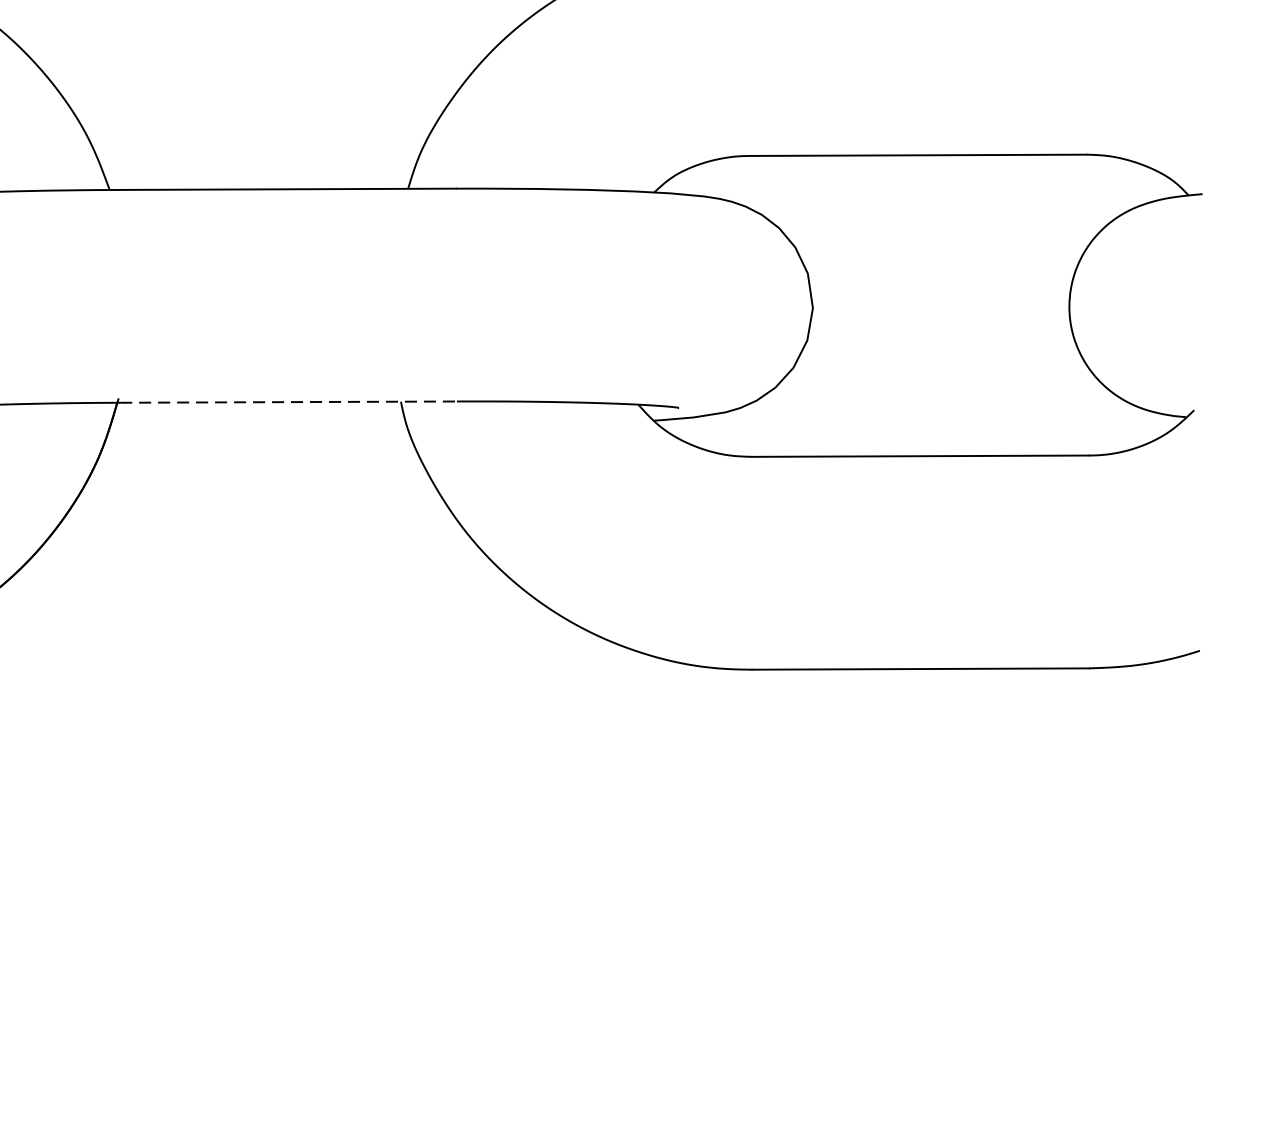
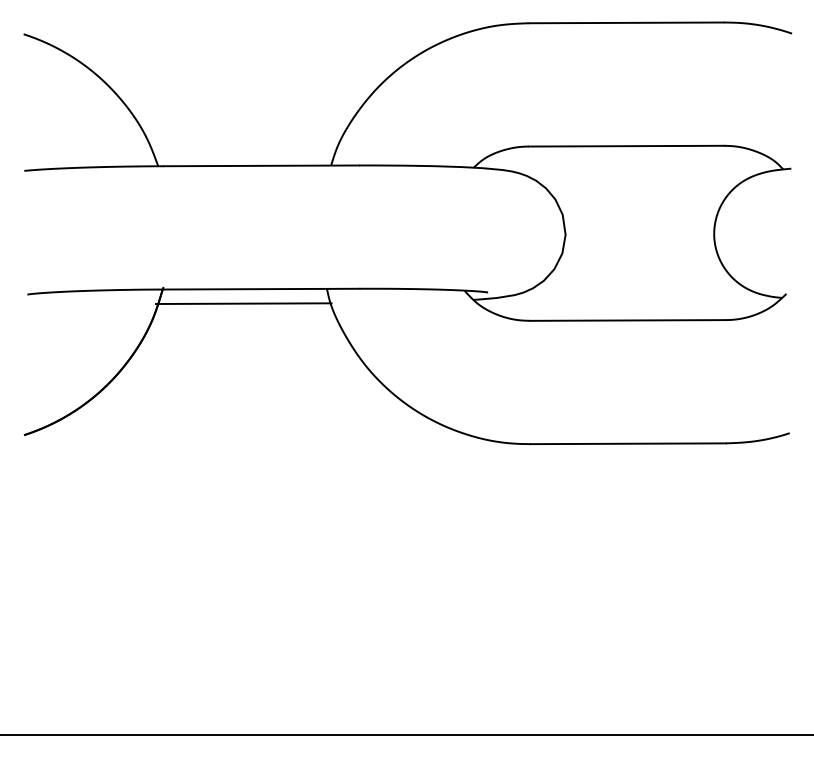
line: (287, 402) -> (261, 289), dashed -> solid
line: (256, 426) -> (243, 303), added

